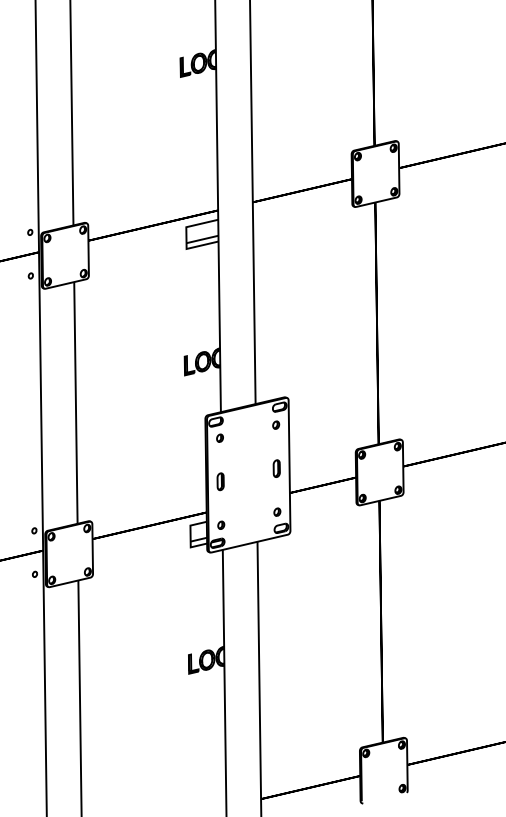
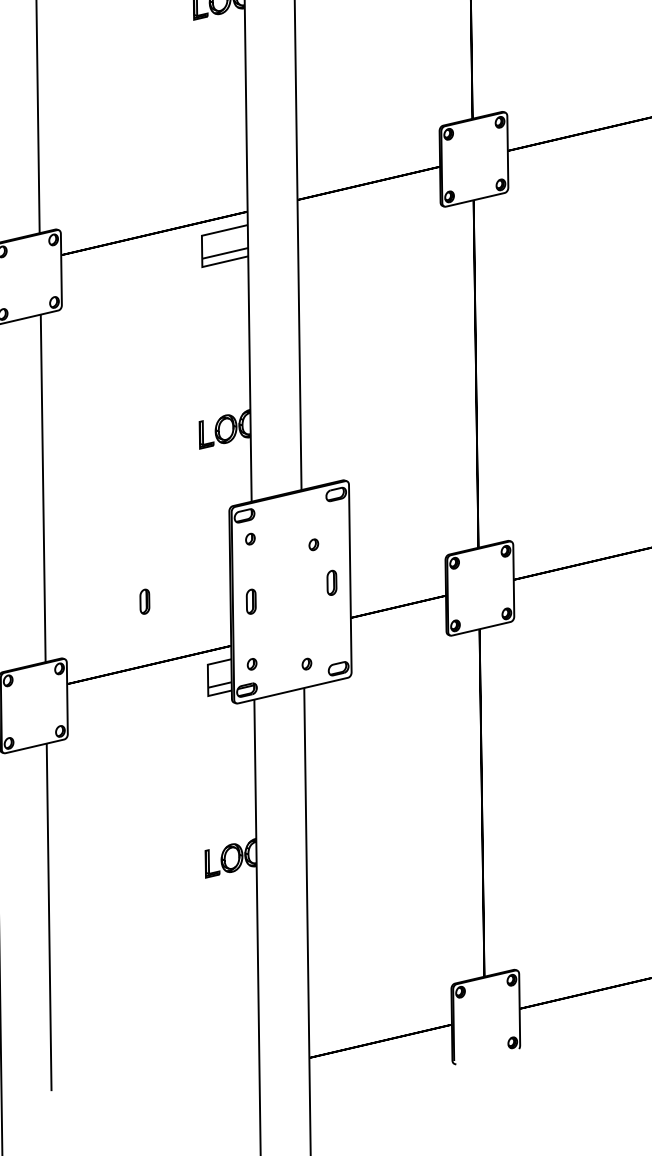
part: (276, 424) -> (314, 543), moved
part: (146, 481) -> (144, 601), added
part: (277, 511) -> (307, 663), moved

